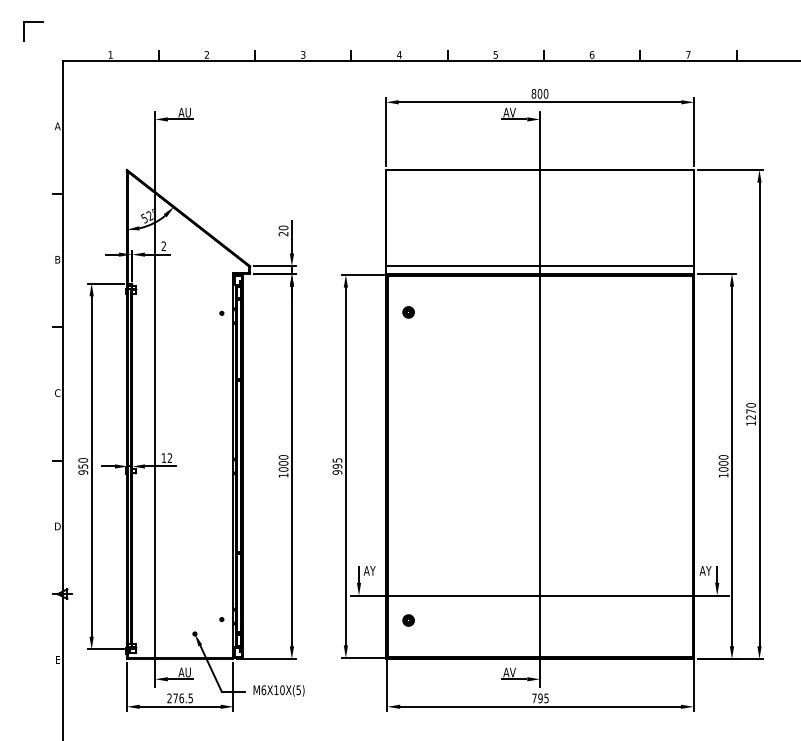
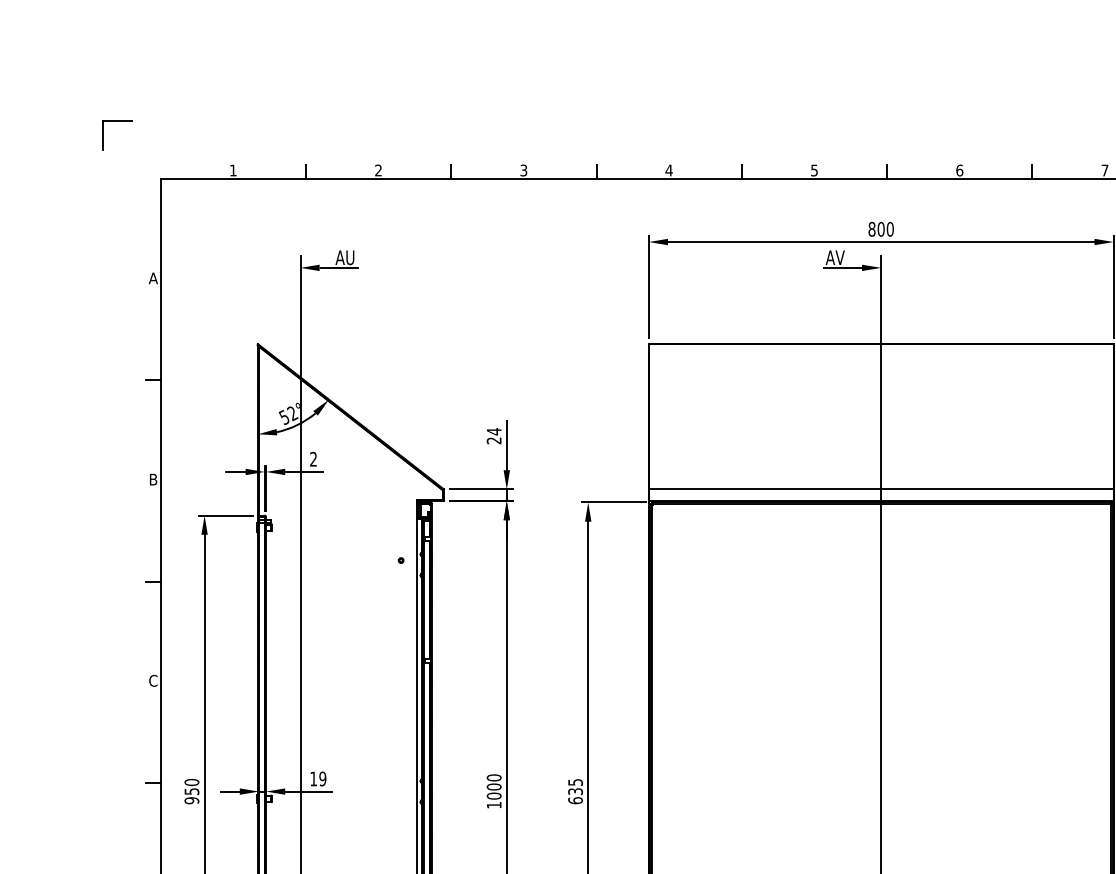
text: (283, 227) -> (494, 430), 20 -> 24
part: (408, 312) -> (682, 559), removed
text: (169, 457) -> (322, 778), 12 -> 19
text: (337, 469) -> (575, 796), 995 -> 635

